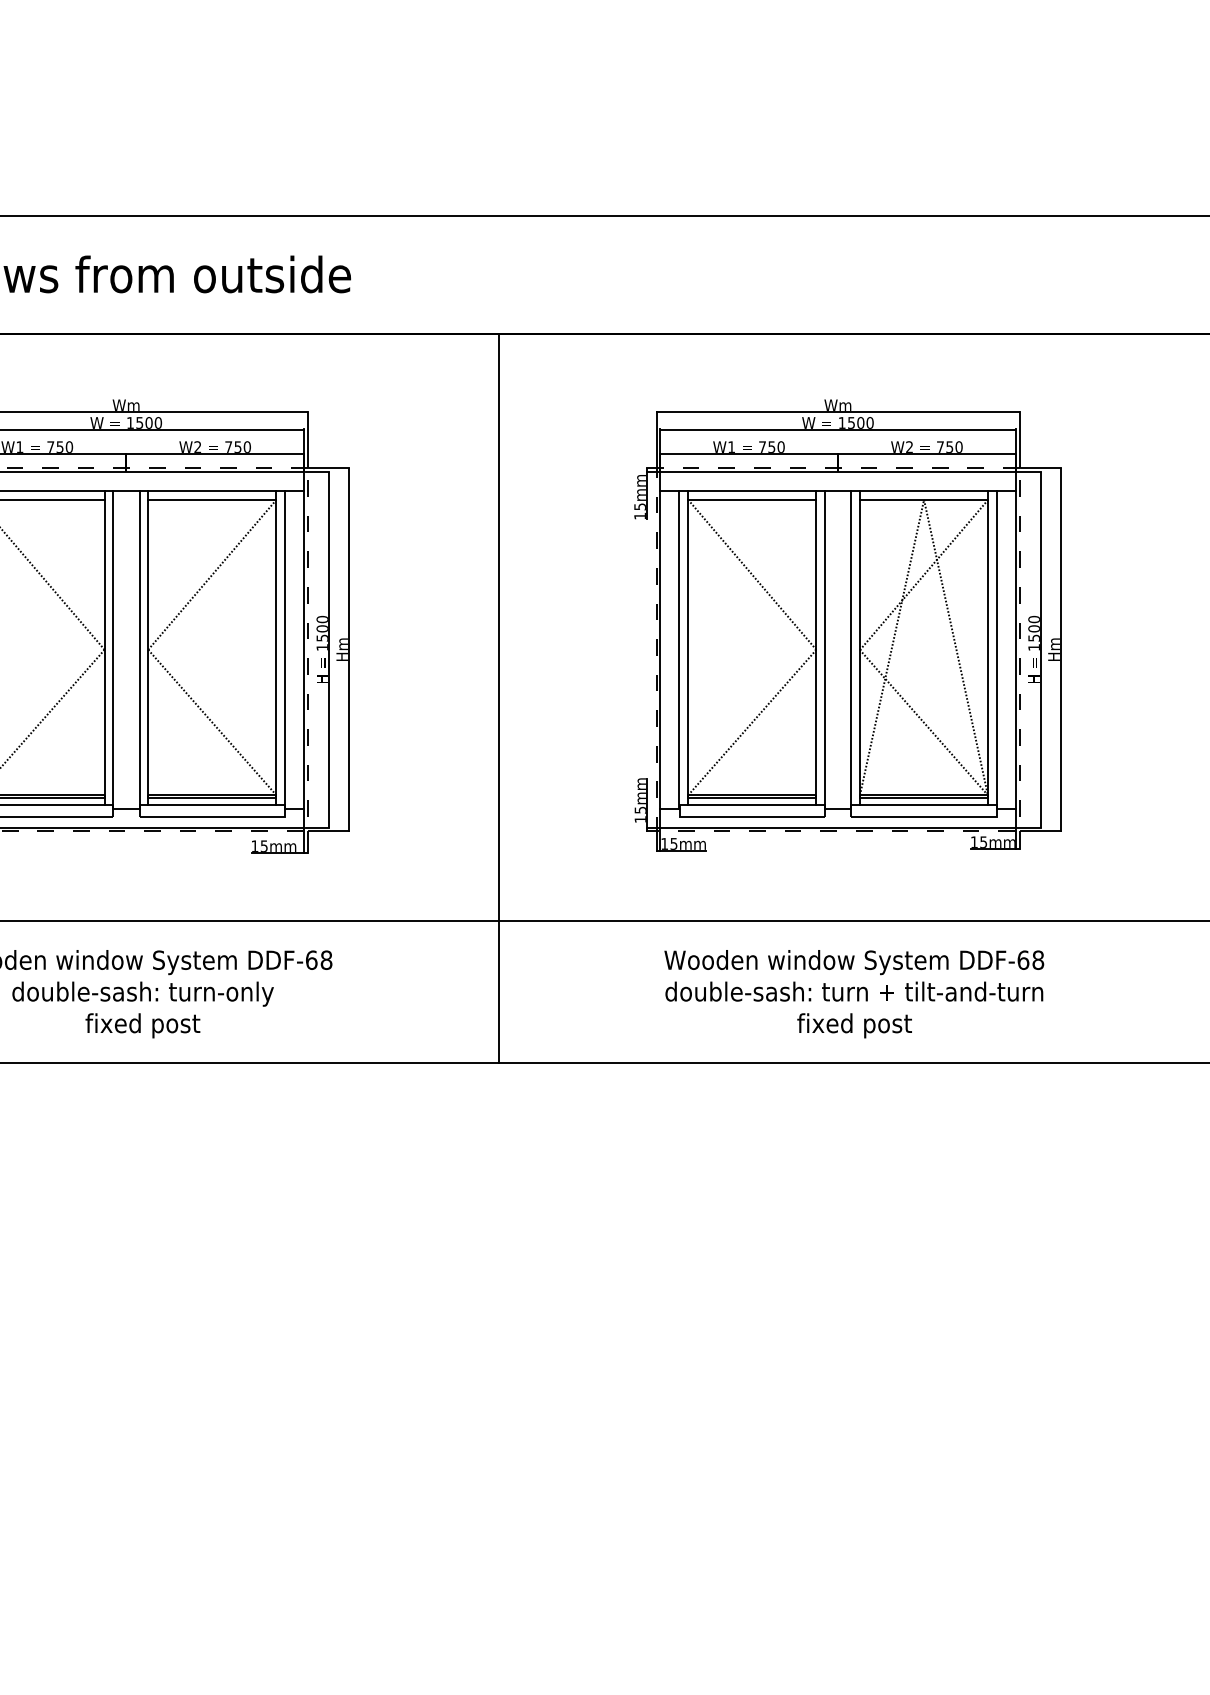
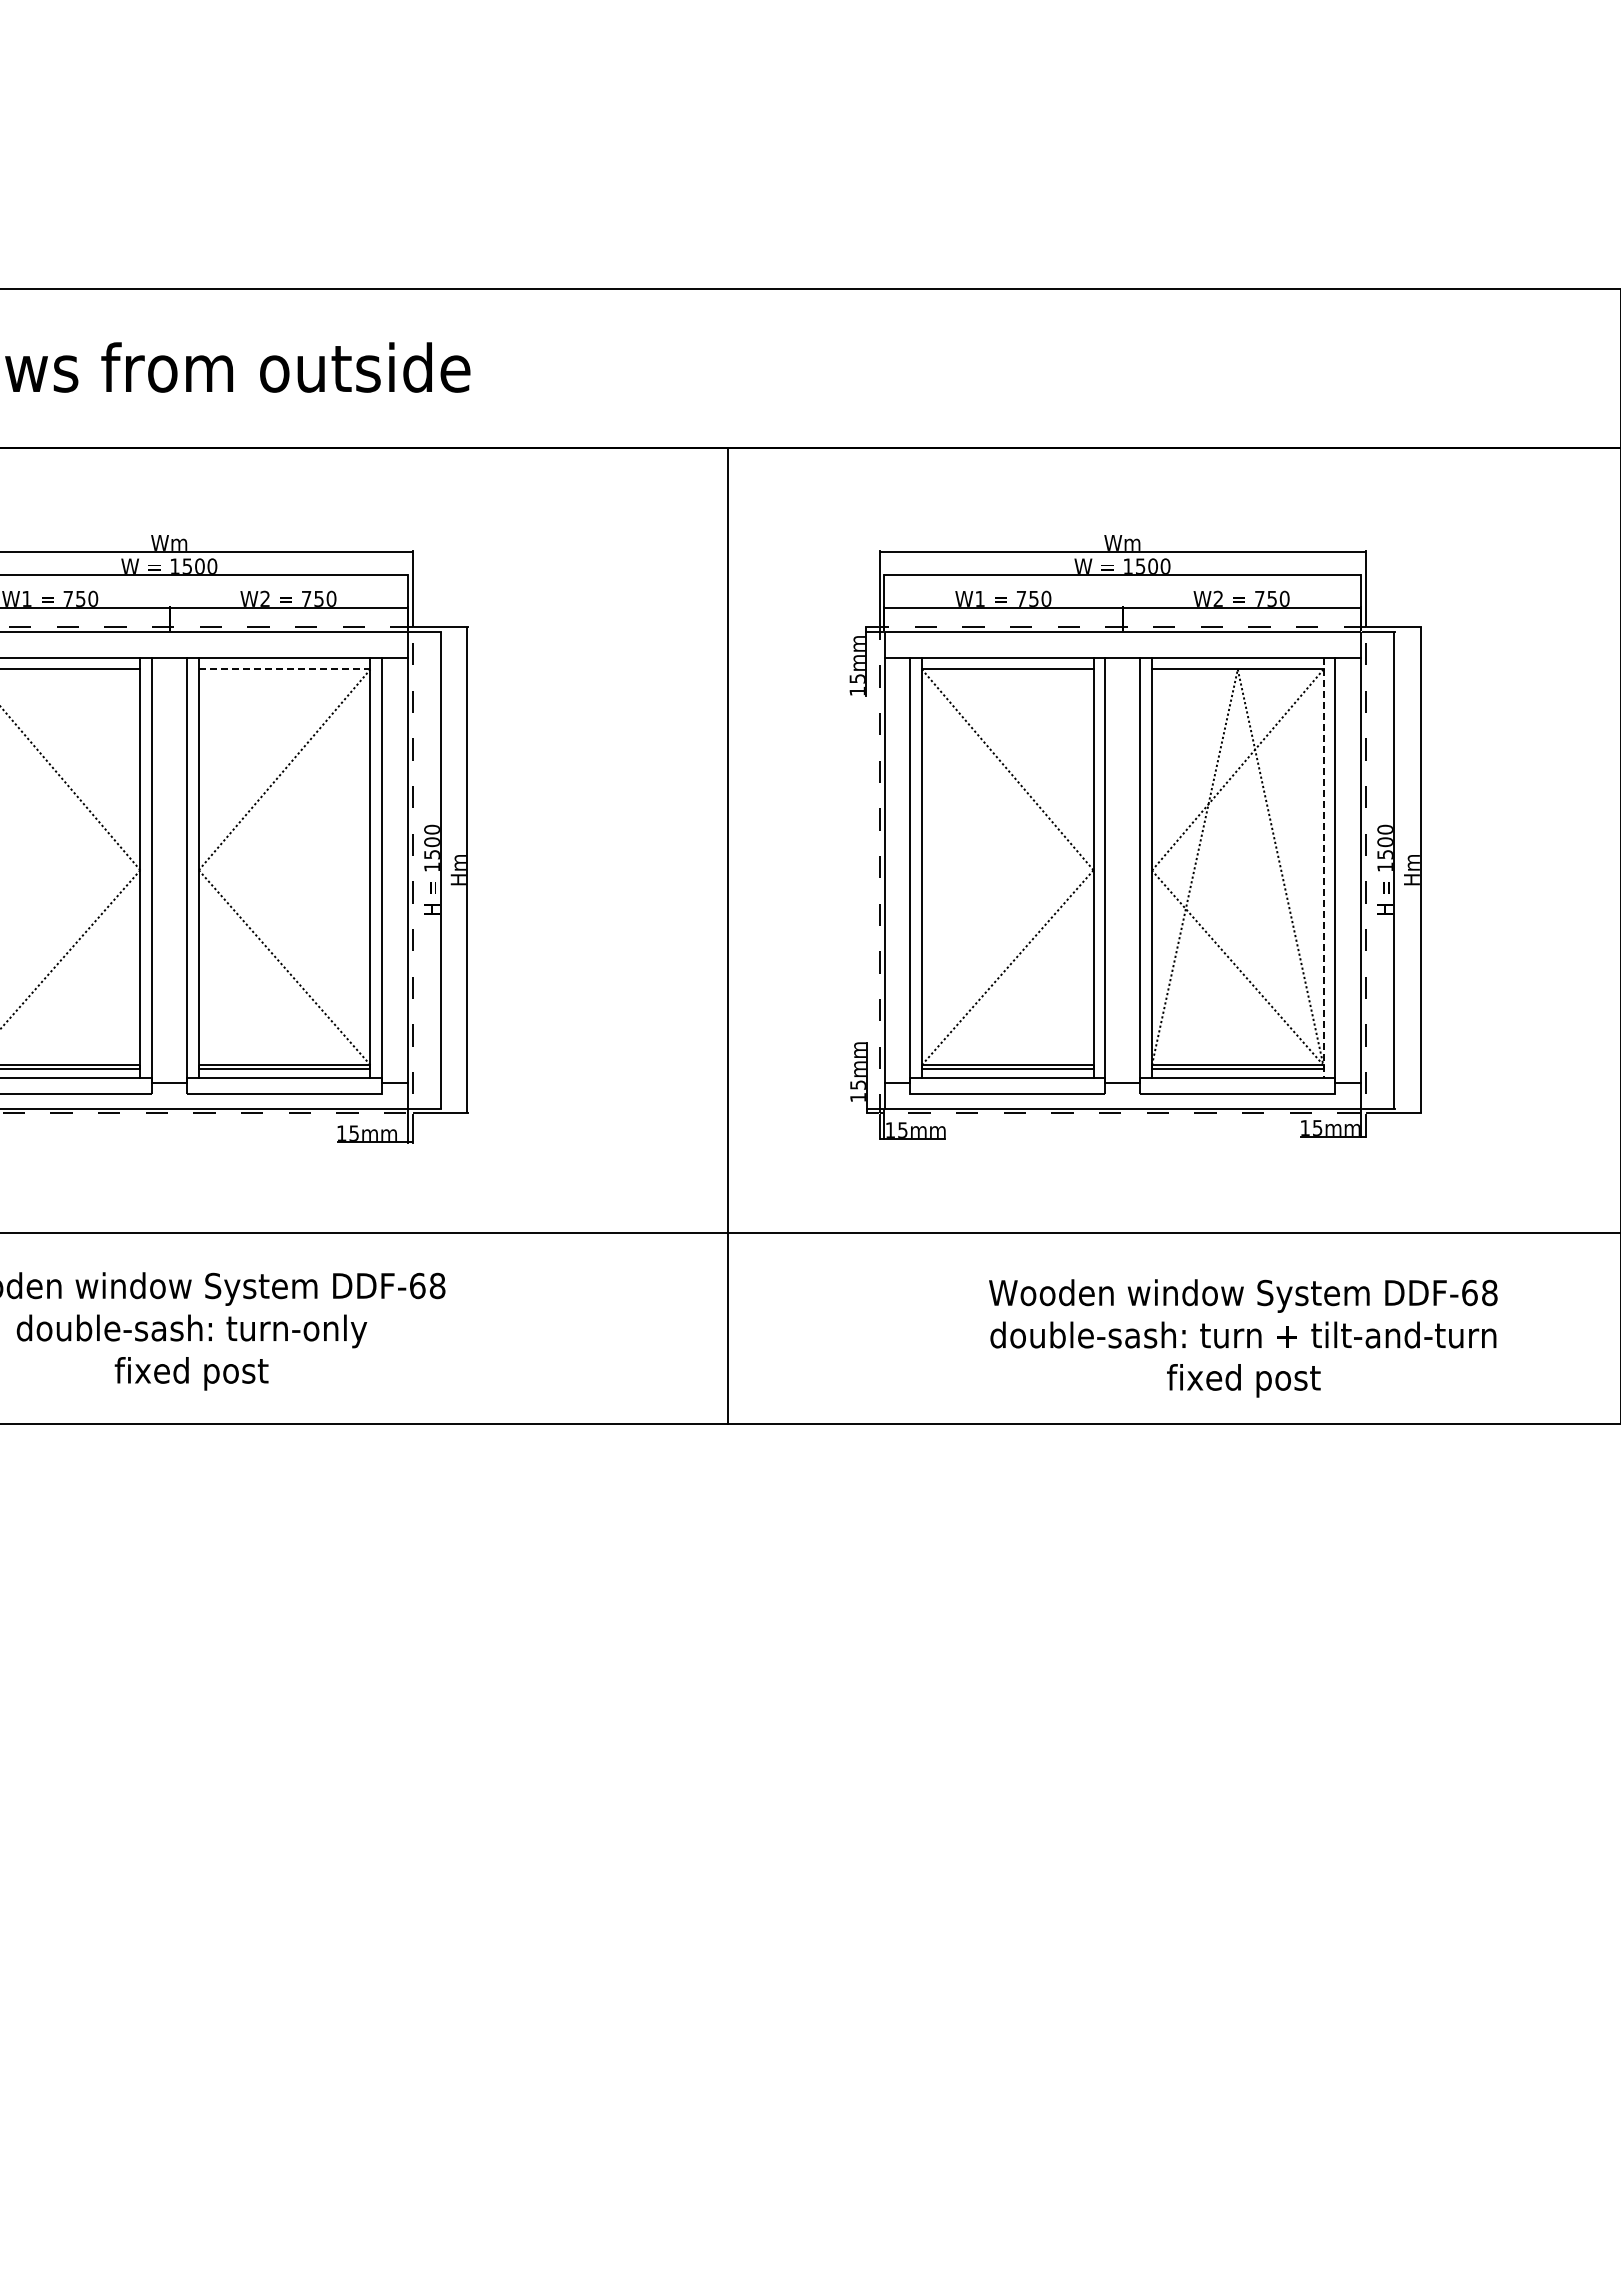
line: (212, 499) -> (284, 669), solid -> dashed
line: (988, 648) -> (1323, 868), solid -> dashed
line: (498, 698) -> (728, 935), moved
text: (854, 994) -> (1243, 1338), moved

